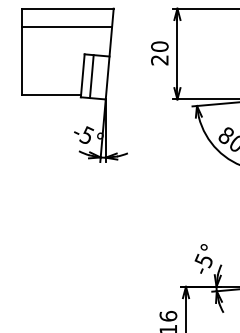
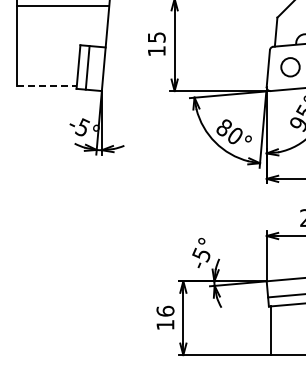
line: (67, 27) -> (62, 6), moved
text: (159, 53) -> (156, 44), 20 -> 15
line: (52, 94) -> (47, 86), solid -> dashed

